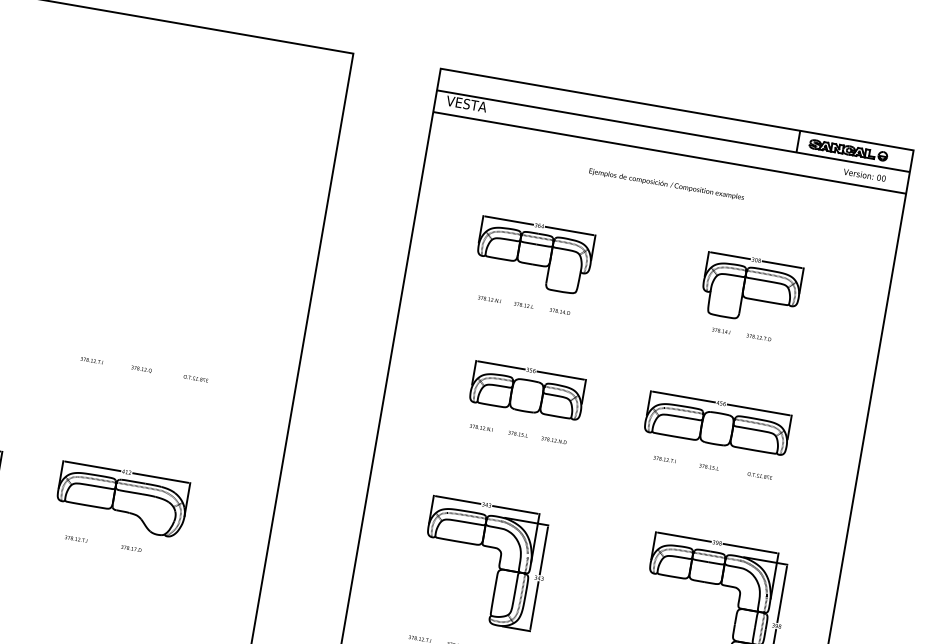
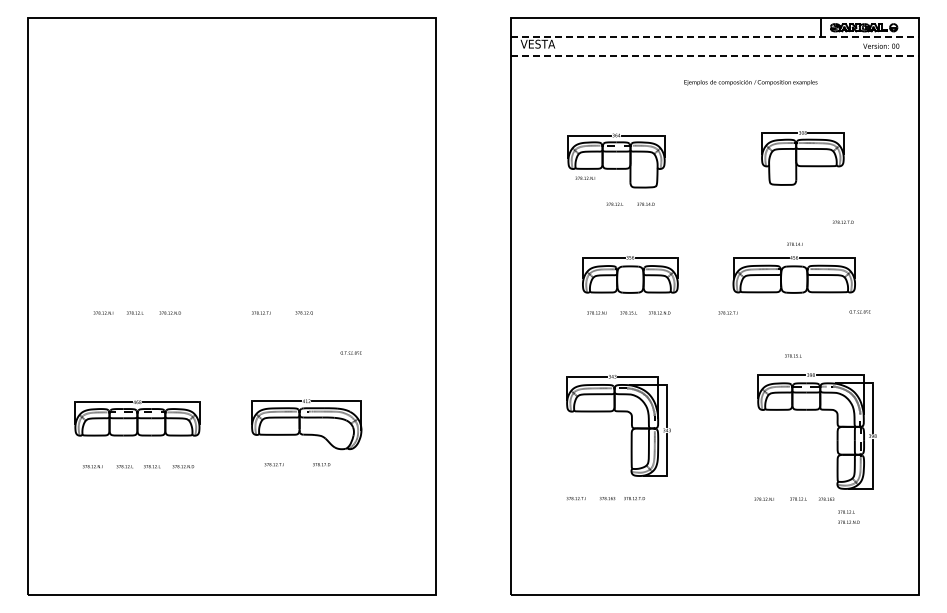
line: (672, 131) -> (714, 37), solid -> dashed
line: (669, 152) -> (714, 55), solid -> dashed
text: (666, 184) -> (750, 82), moved
text: (489, 298) -> (585, 177), moved
text: (721, 330) -> (794, 243), moved
text: (758, 336) -> (842, 221), moved
text: (195, 377) -> (350, 352), moved
text: (664, 458) -> (727, 312), moved
text: (709, 466) -> (793, 355), moved
text: (759, 475) -> (859, 311), moved

